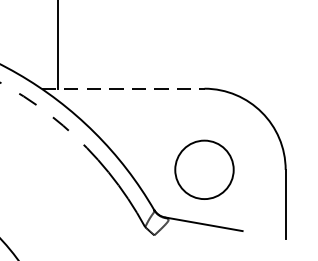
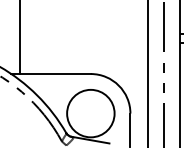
line: (123, 89) -> (51, 74), dashed -> solid
circle: (203, 169) -> (90, 113), size x1.67

